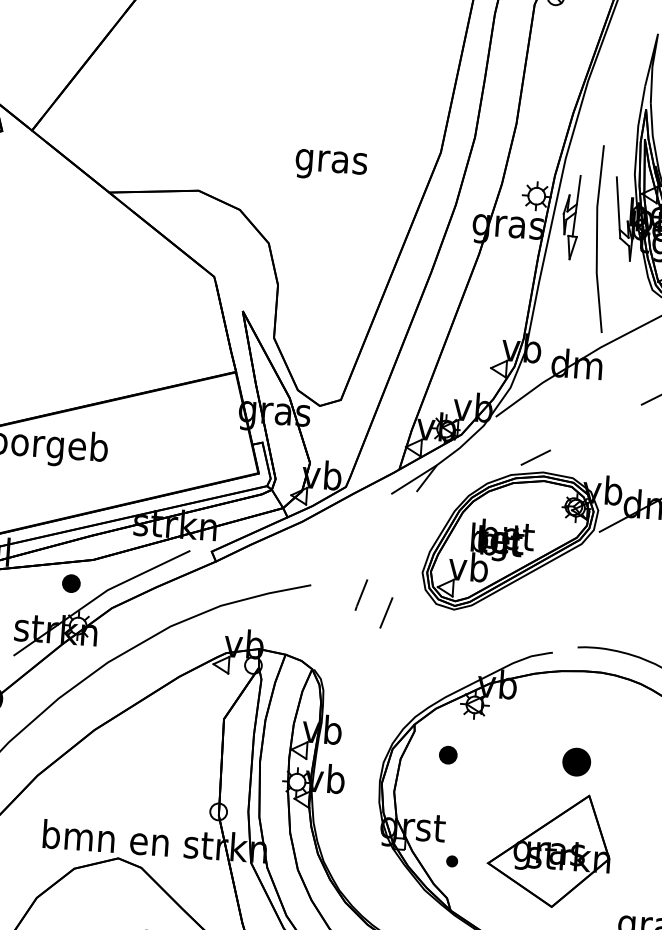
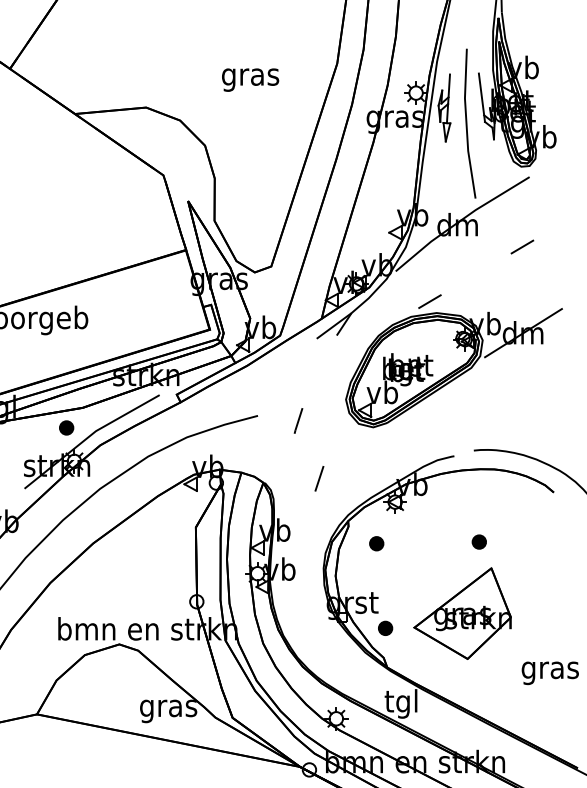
line: (386, 612) -> (319, 478), moved
part: (575, 761) -> (478, 541), size x0.62
part: (451, 860) -> (385, 627), size x1.67

